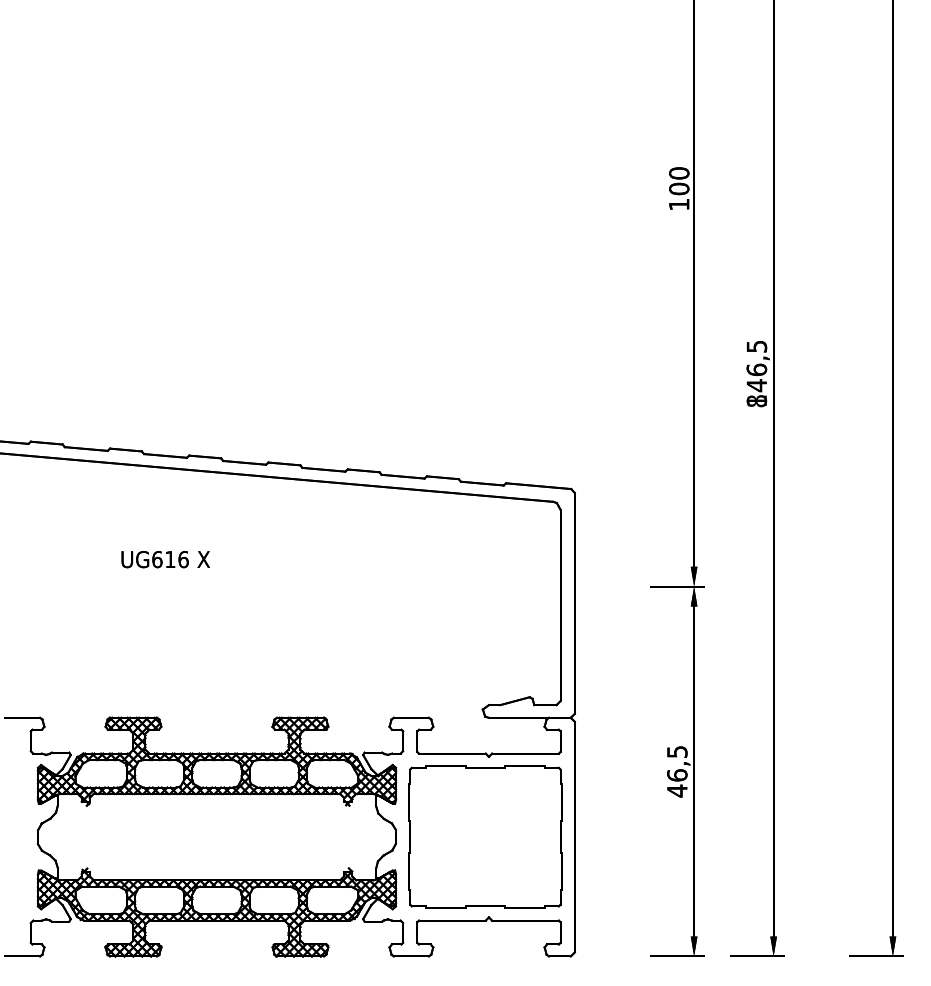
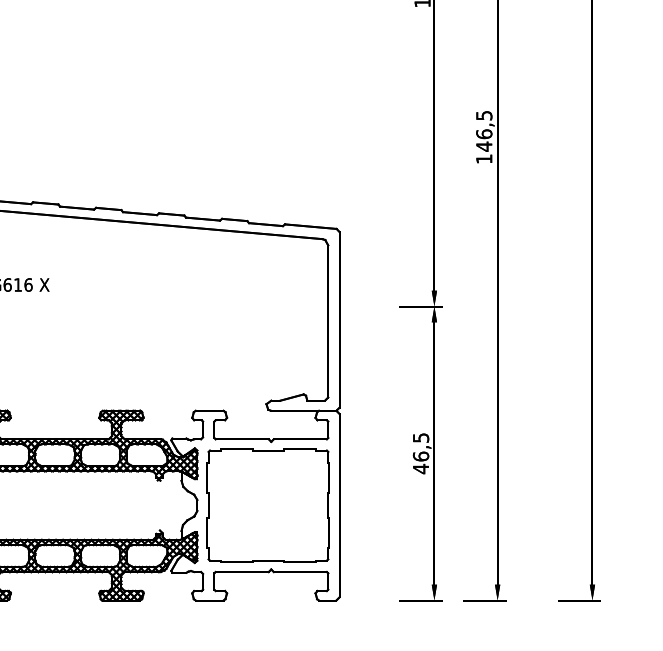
text: (756, 401) -> (484, 159), 846,5 -> 146,5

